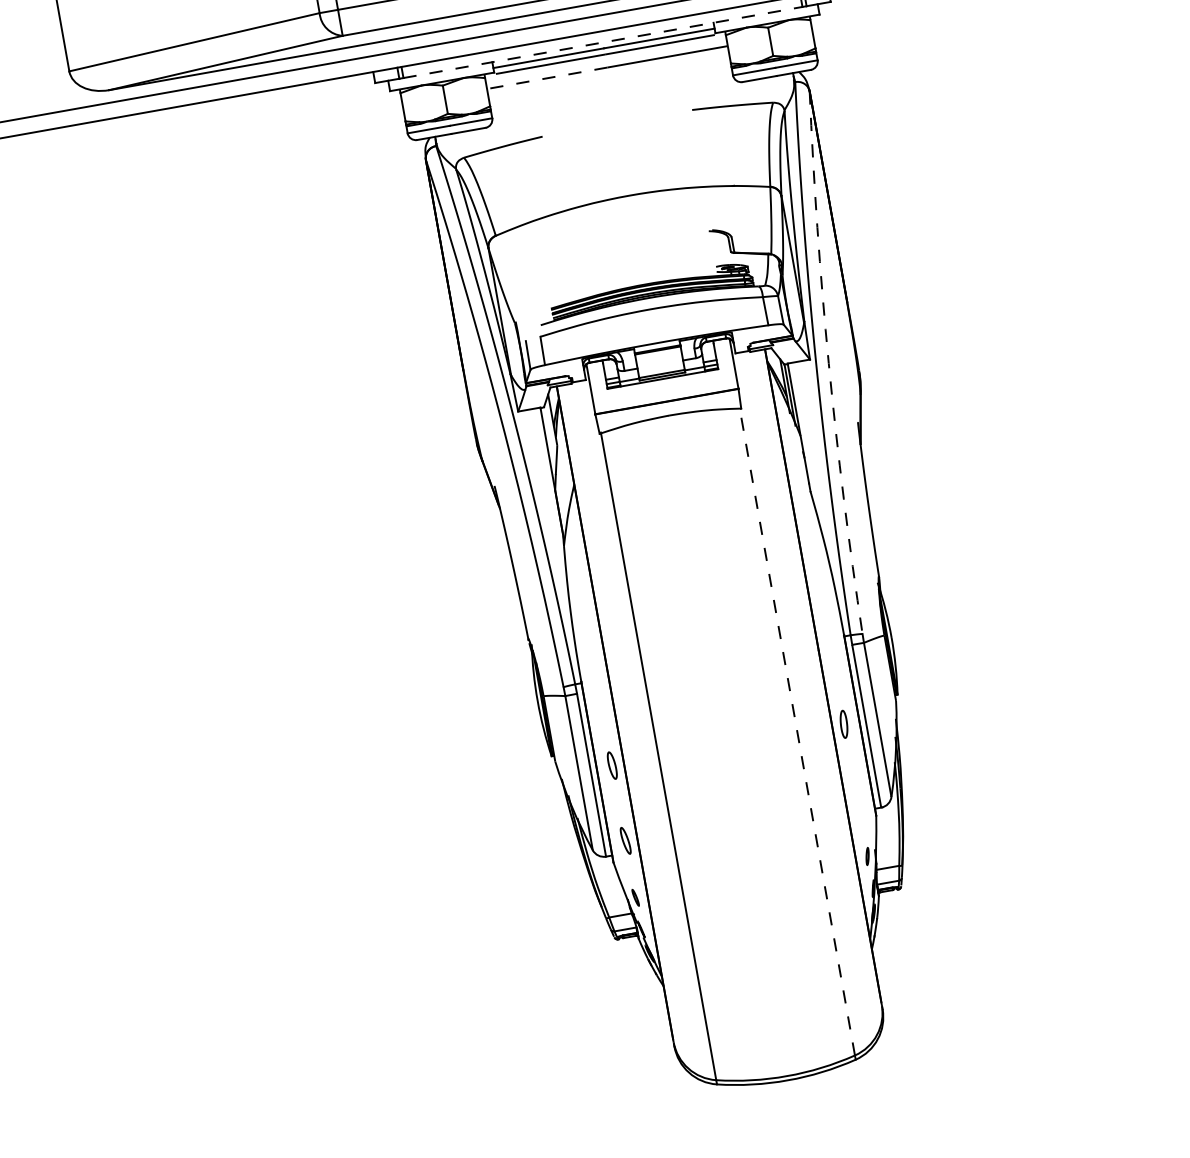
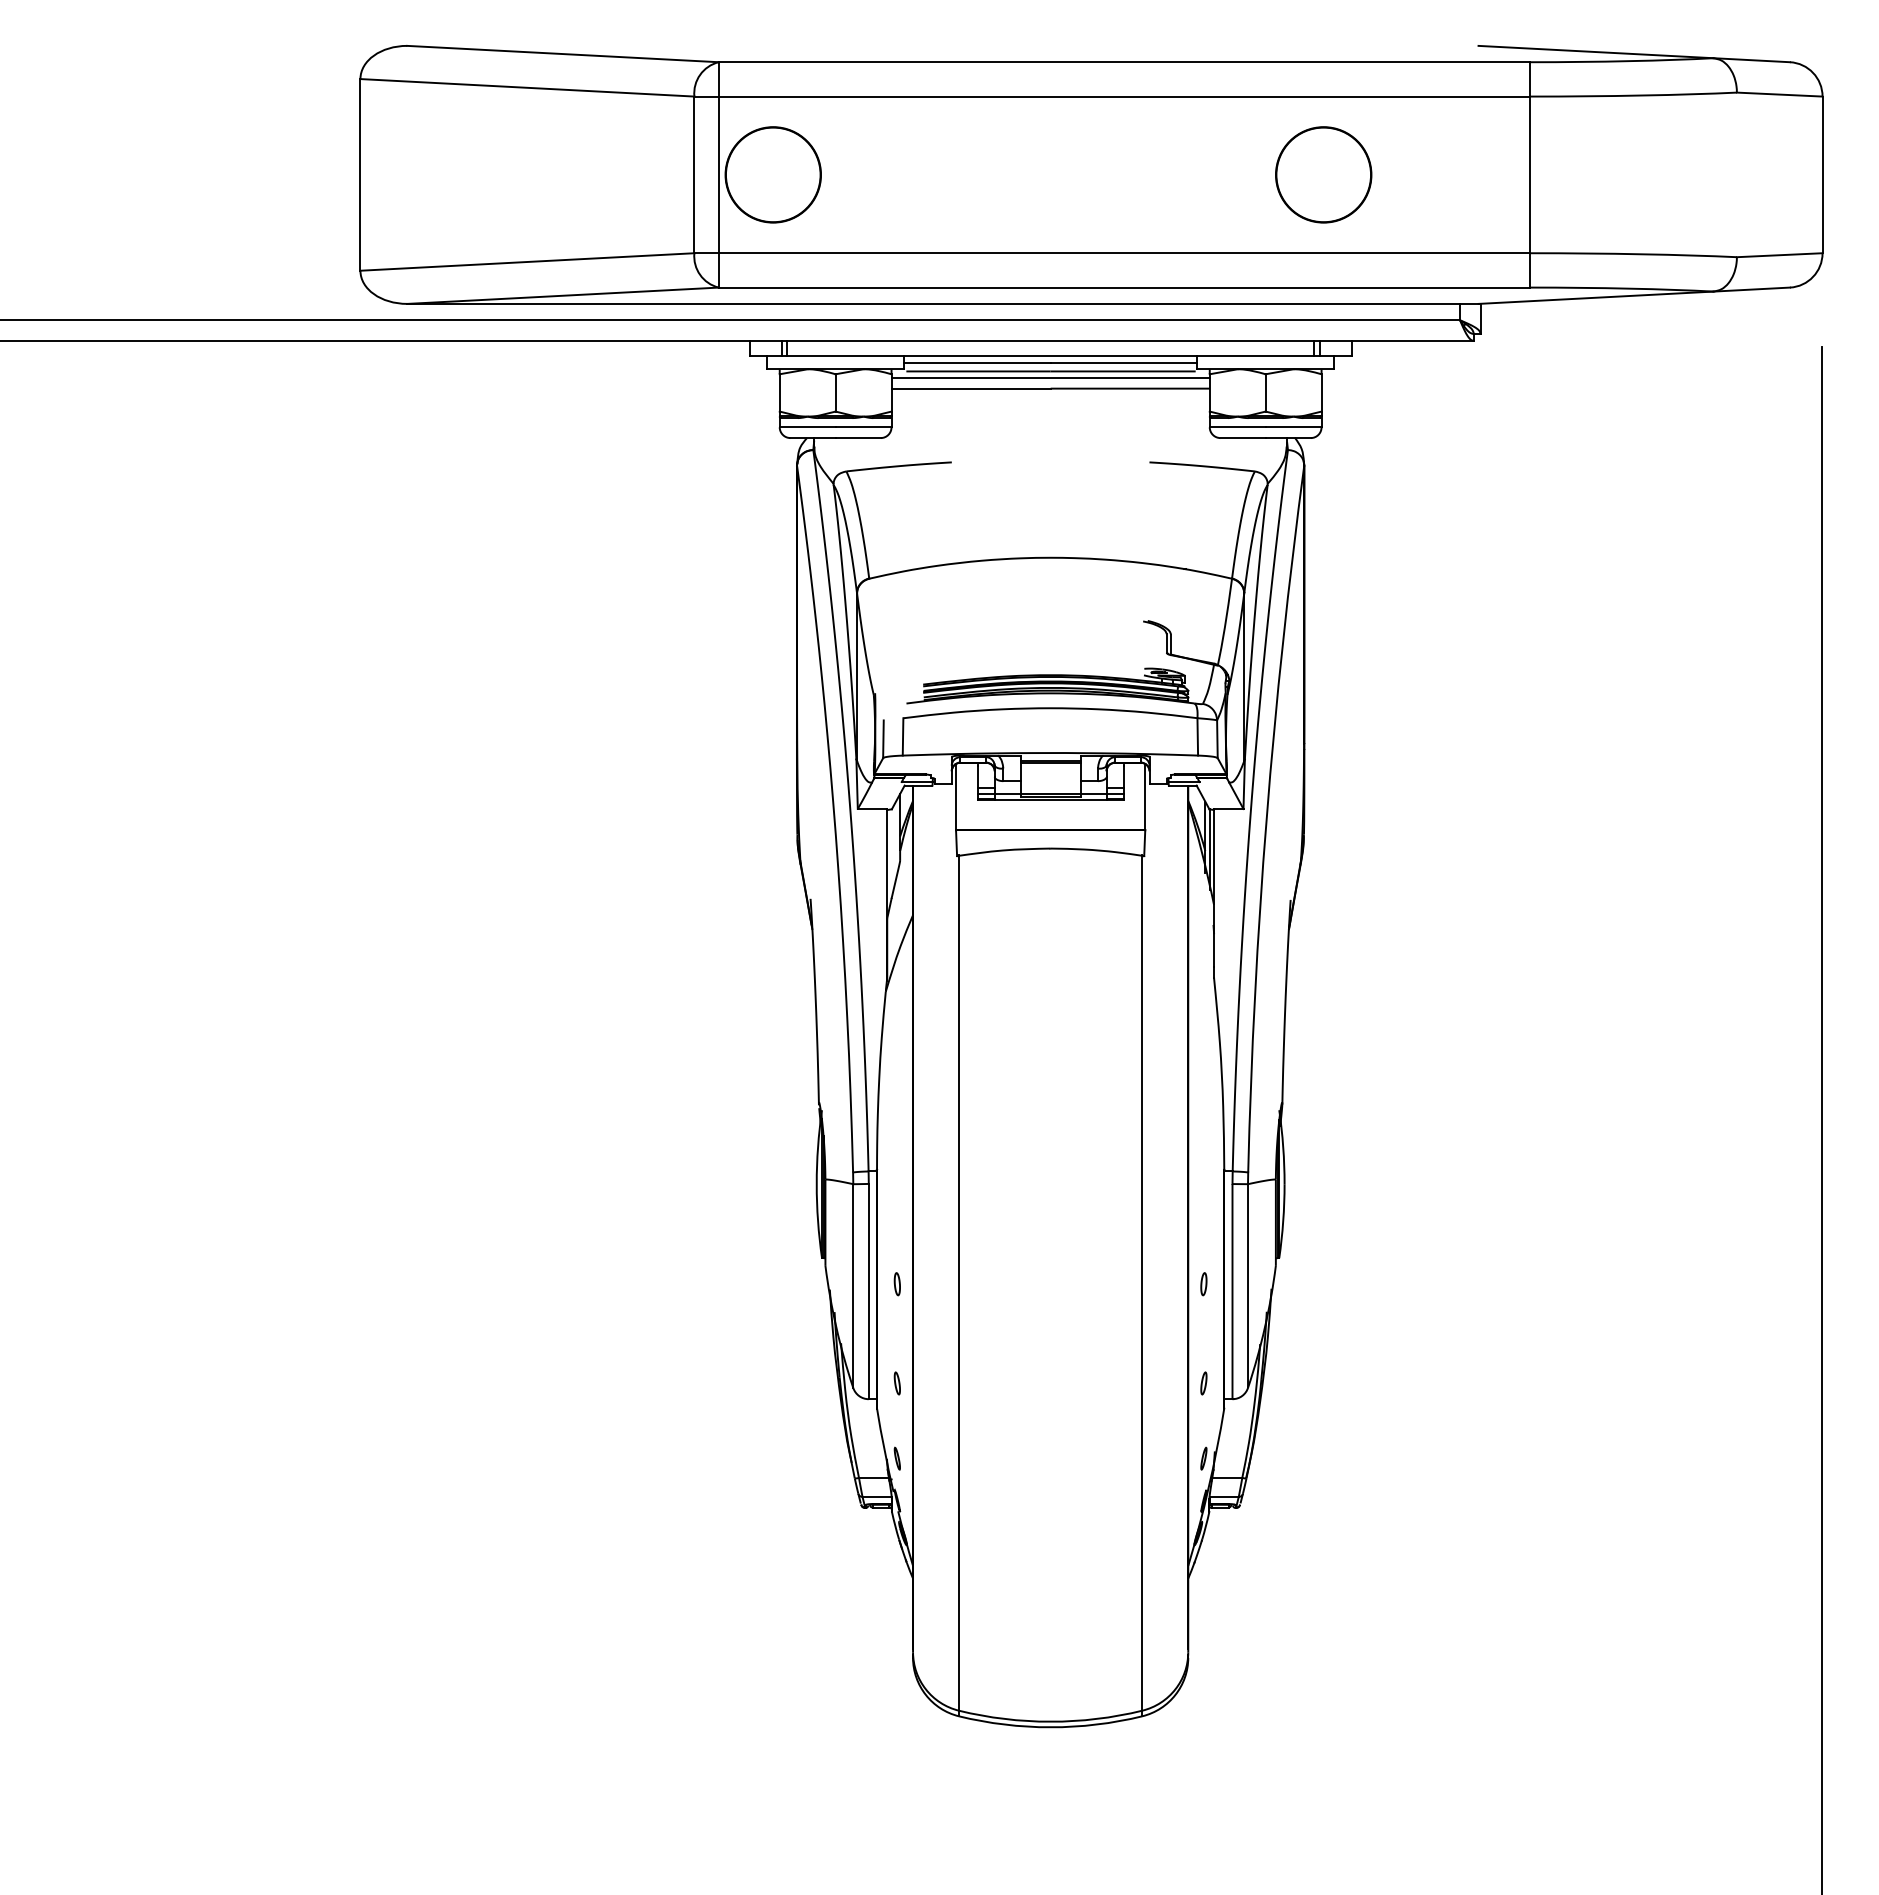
line: (602, 42) -> (1050, 355), dashed -> solid
line: (605, 59) -> (1050, 377), added
line: (547, 78) -> (971, 388), dashed -> solid
arc: (828, 363) -> (1266, 818), dashed -> solid
part: (843, 724) -> (1203, 1284), size x0.62
line: (797, 731) -> (1142, 1282), dashed -> solid
part: (611, 766) -> (896, 1284), size x0.62
part: (857, 799) -> (1203, 1383), added
part: (624, 841) -> (896, 1383), size x0.62

